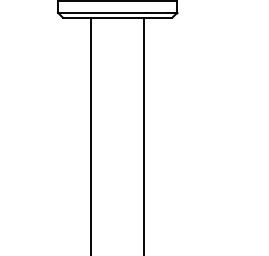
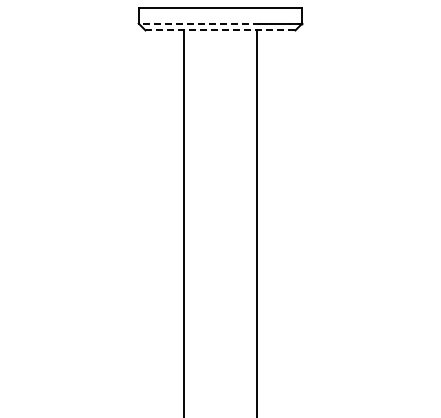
line: (101, 12) -> (198, 23), solid -> dashed
line: (117, 17) -> (220, 30), solid -> dashed

